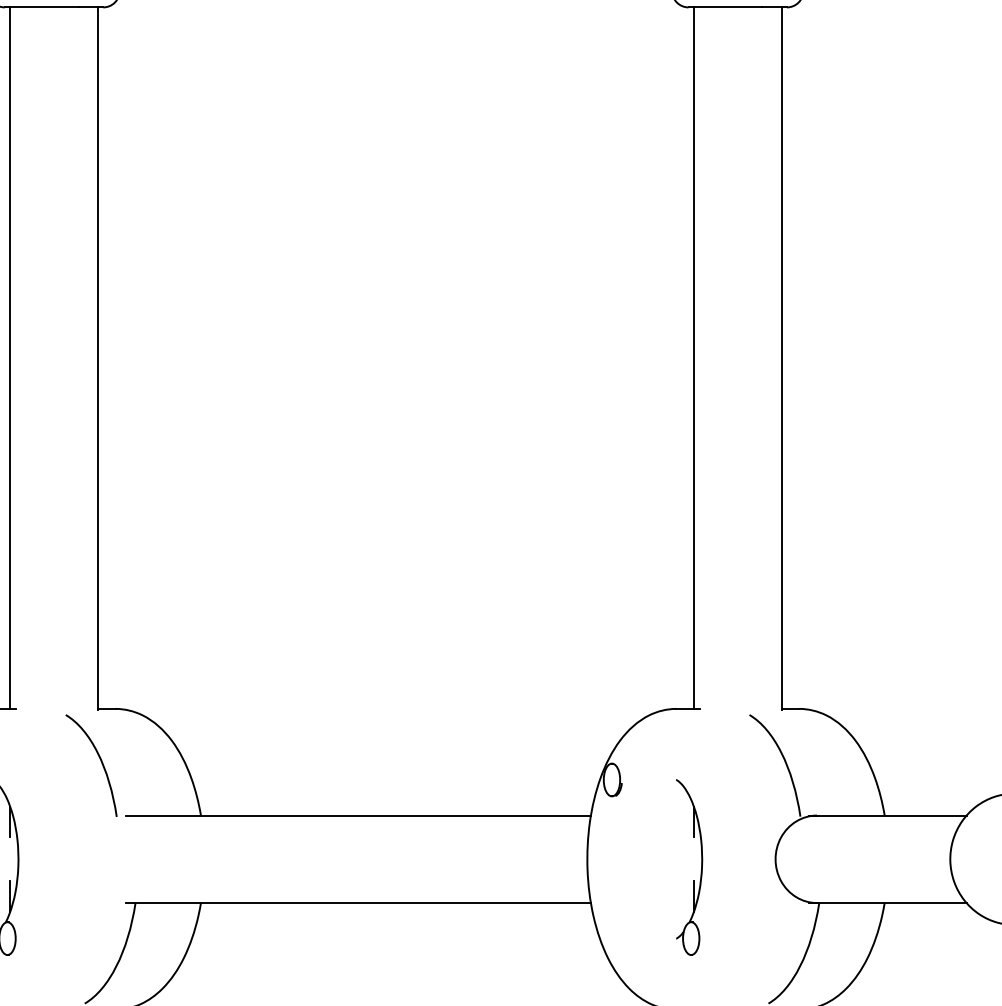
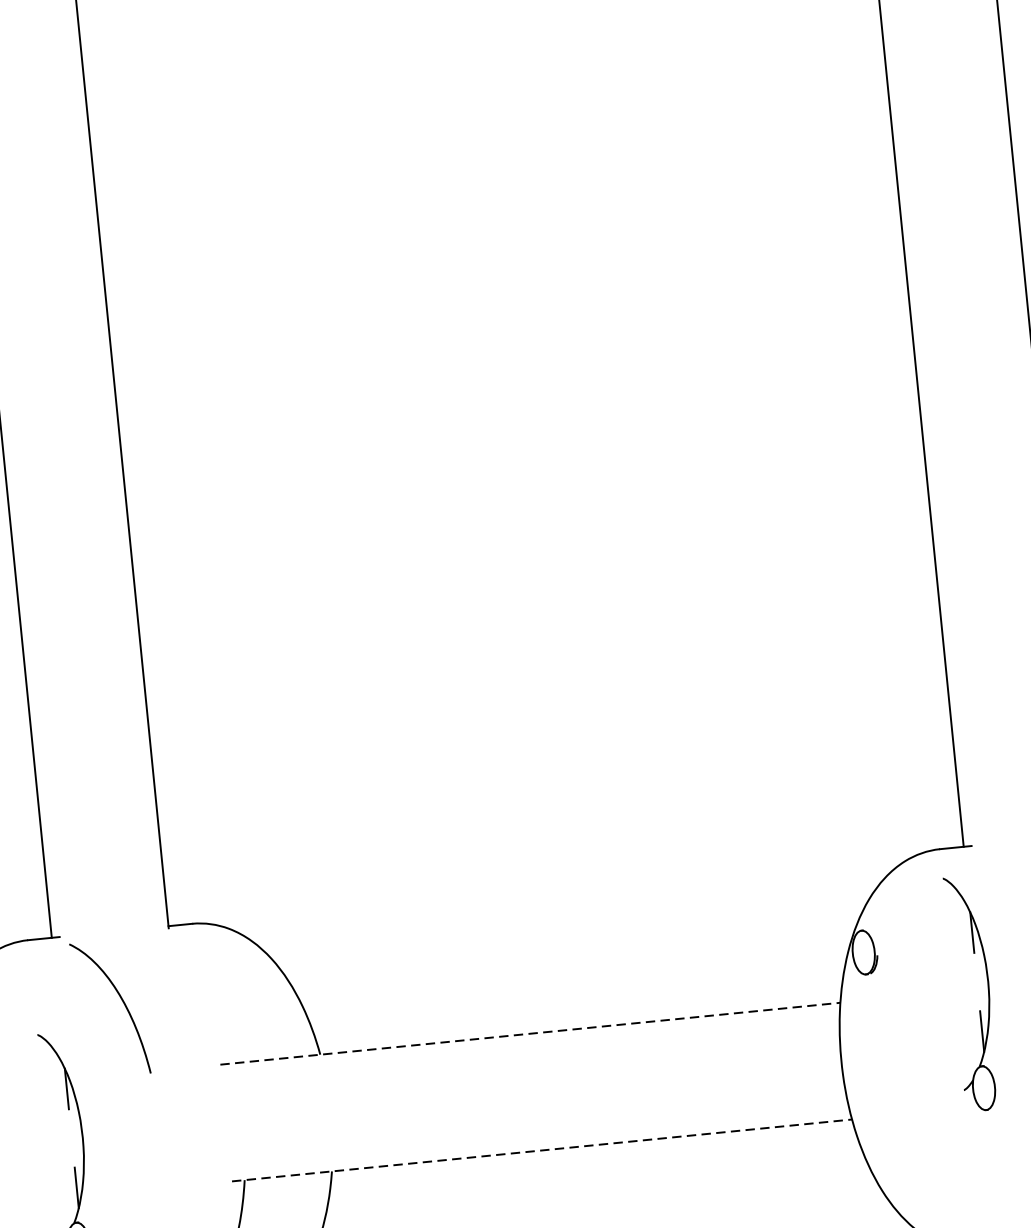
curve: (100, 761) -> (121, 1001), moved
line: (358, 815) -> (530, 1033), solid -> dashed
part: (700, 871) -> (987, 997), moved
line: (358, 903) -> (542, 1151), solid -> dashed

